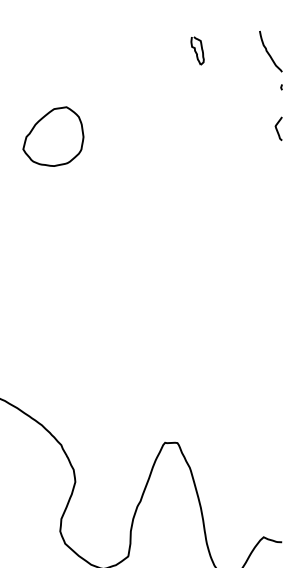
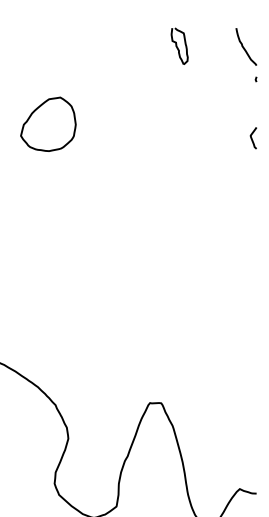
part: (197, 50) -> (179, 45), size x1.43
curve: (277, 128) -> (252, 137), moved

